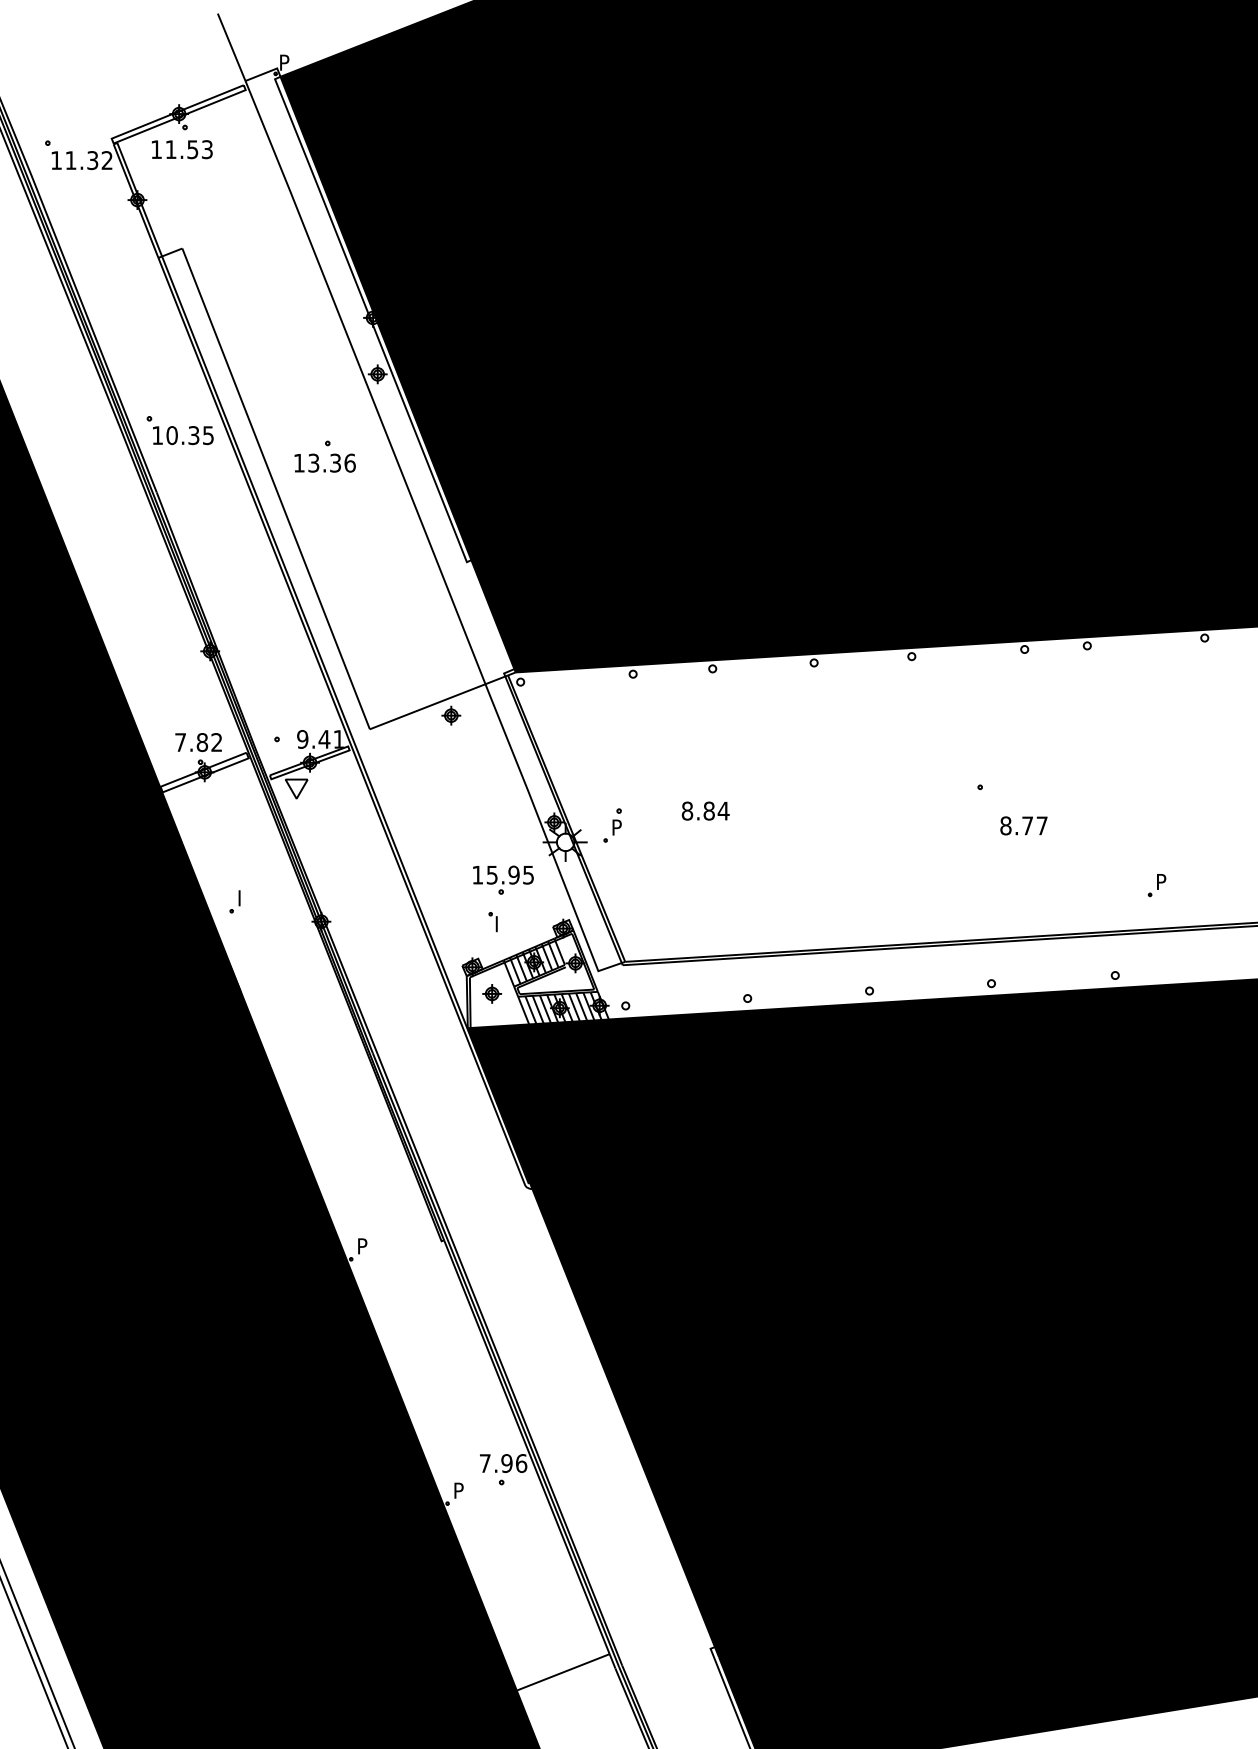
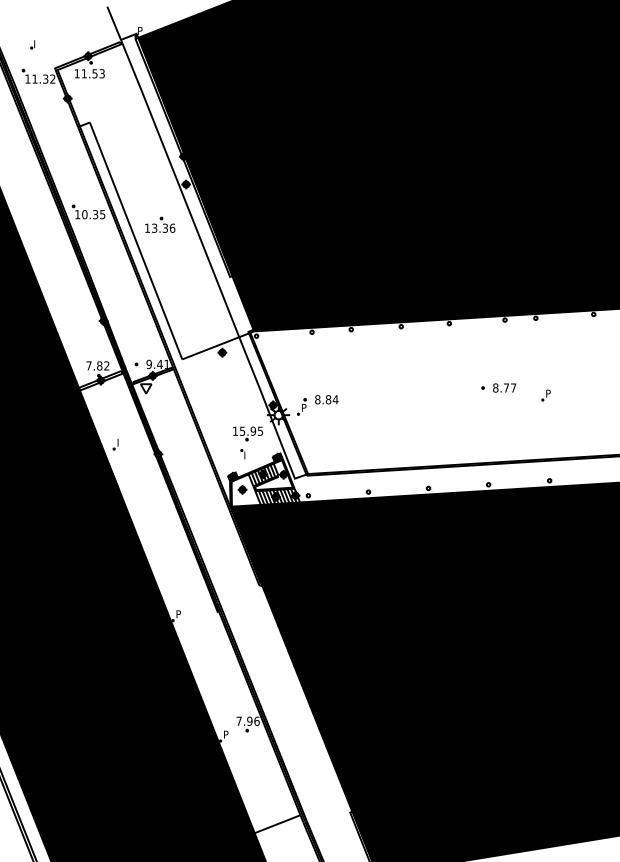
part: (65, 90) -> (32, 44), added
text: (705, 810) -> (326, 399), moved
text: (1023, 824) -> (504, 387), moved
part: (1155, 885) -> (545, 395), moved

